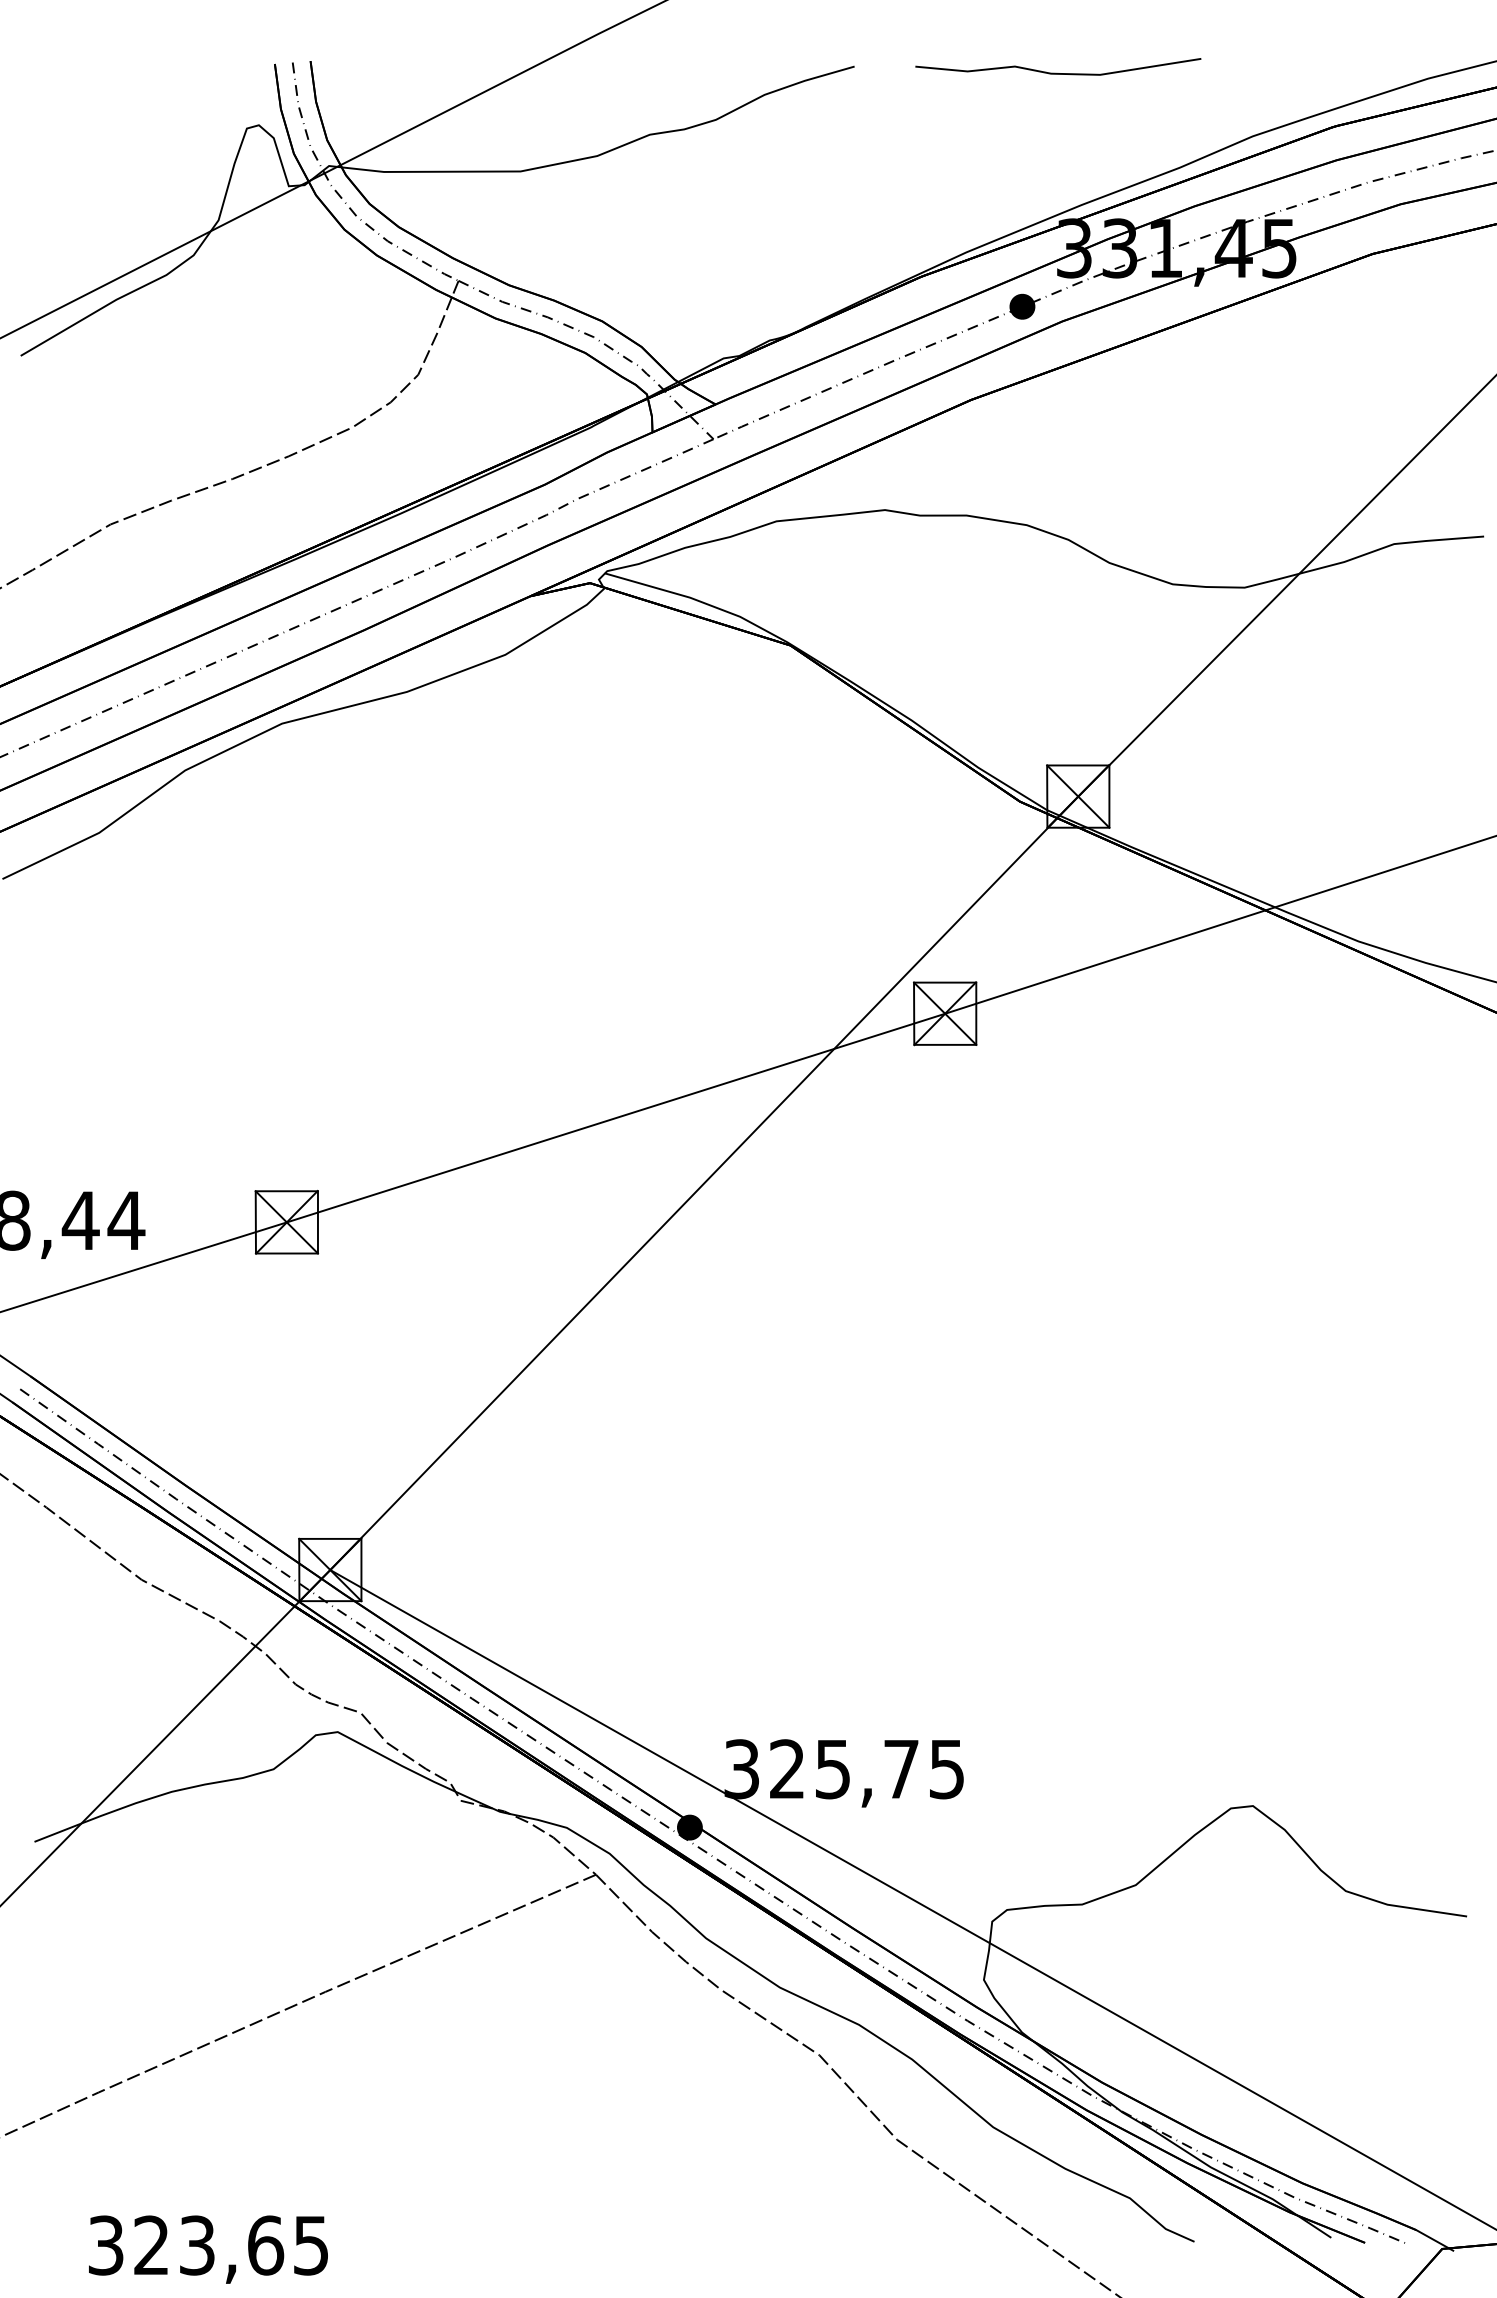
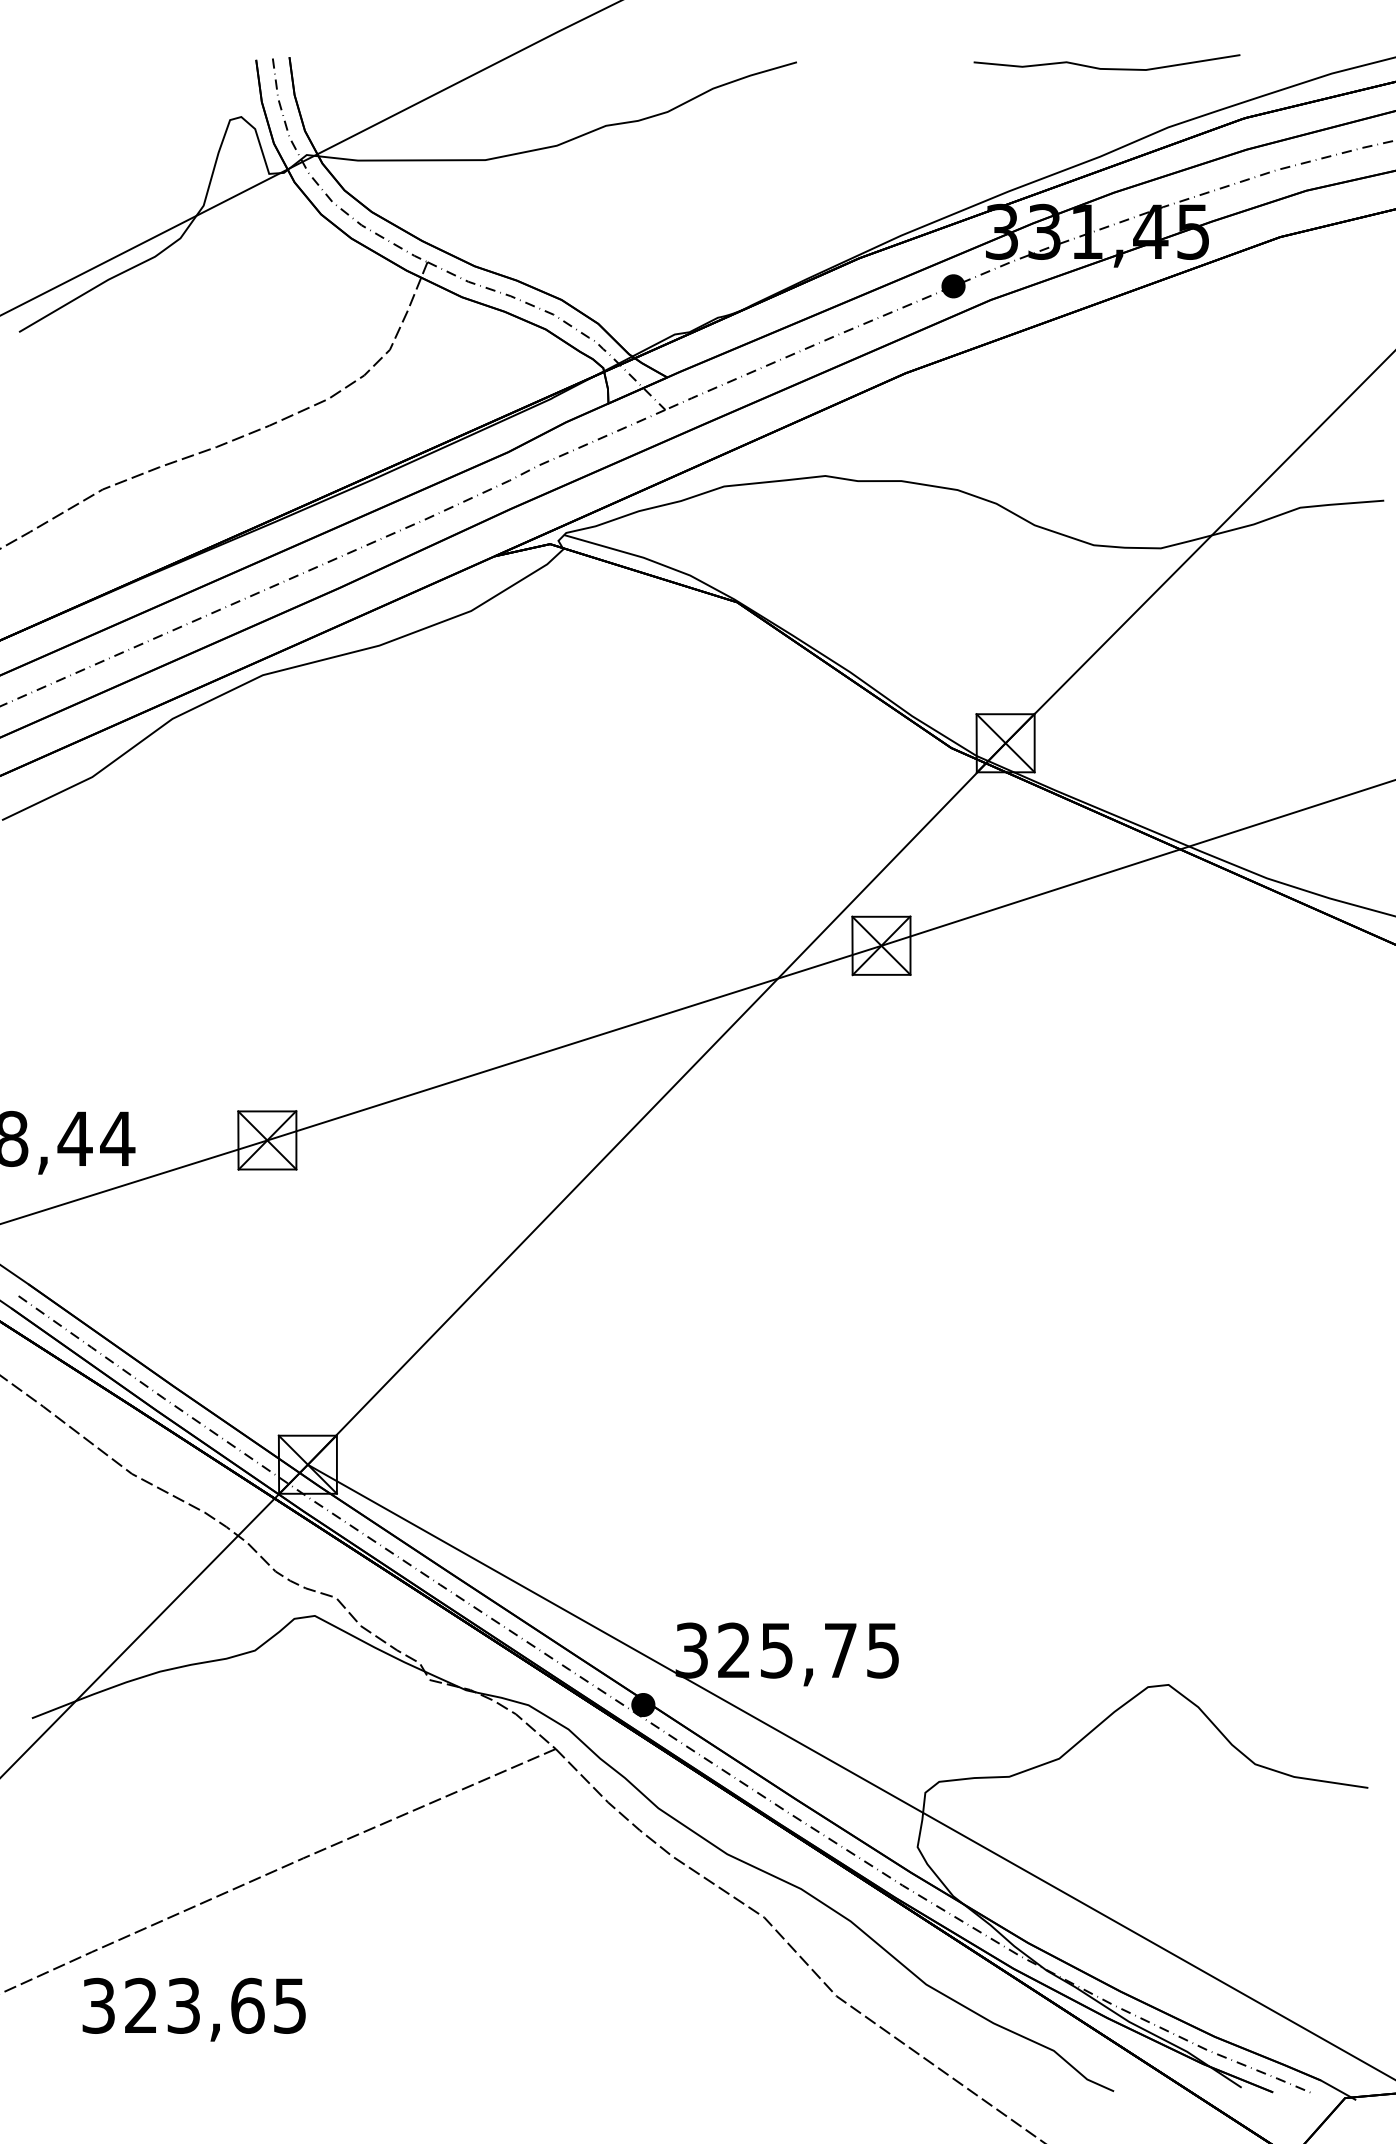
curve: (1057, 73) -> (1106, 68), moved
text: (207, 2249) -> (193, 2009), moved

